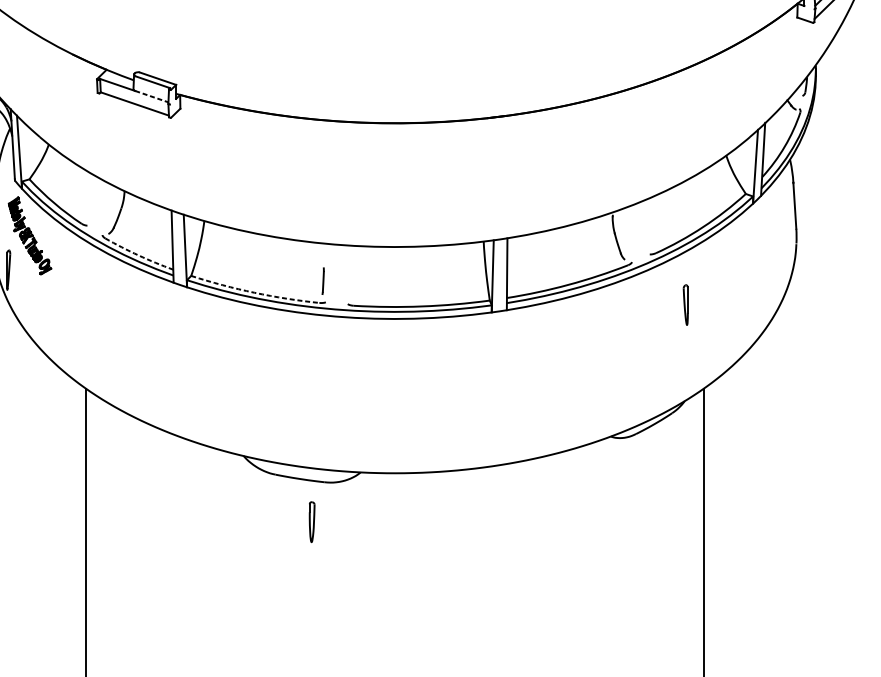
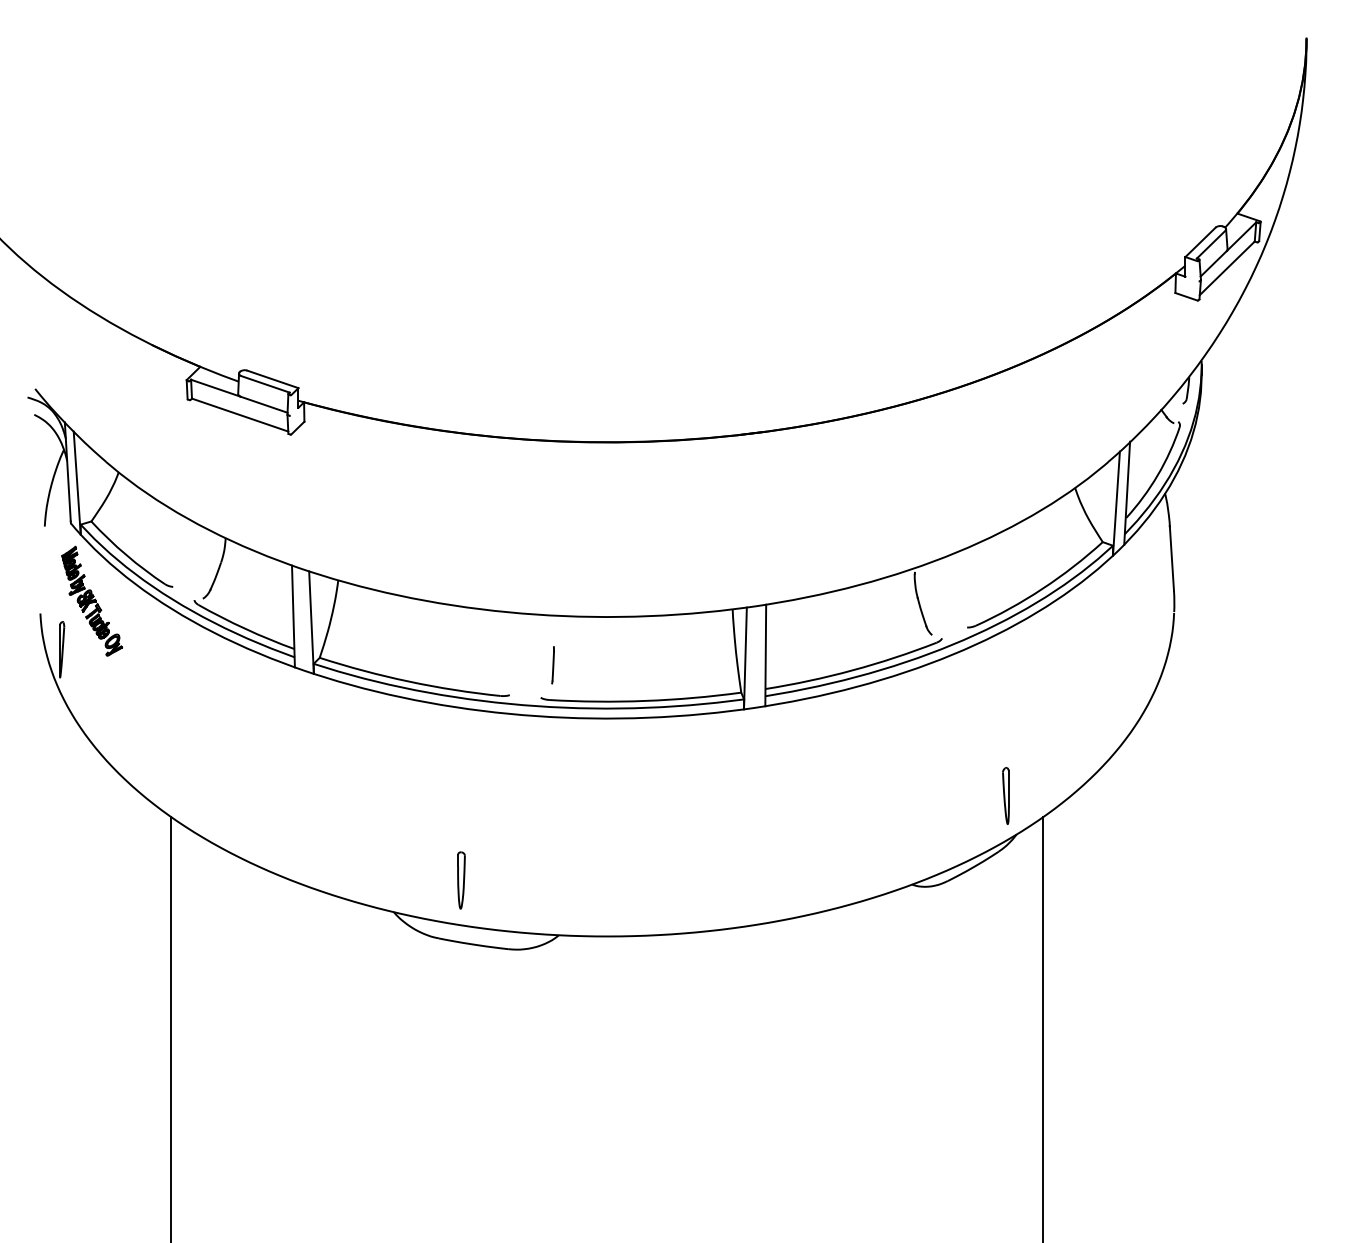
line: (152, 96) -> (264, 404), dashed -> solid
arc: (138, 255) -> (245, 628), dashed -> solid
line: (322, 281) -> (552, 665), moved
arc: (254, 292) -> (409, 681), dashed -> solid
part: (685, 304) -> (1005, 795), moved
part: (312, 522) -> (461, 880), moved

